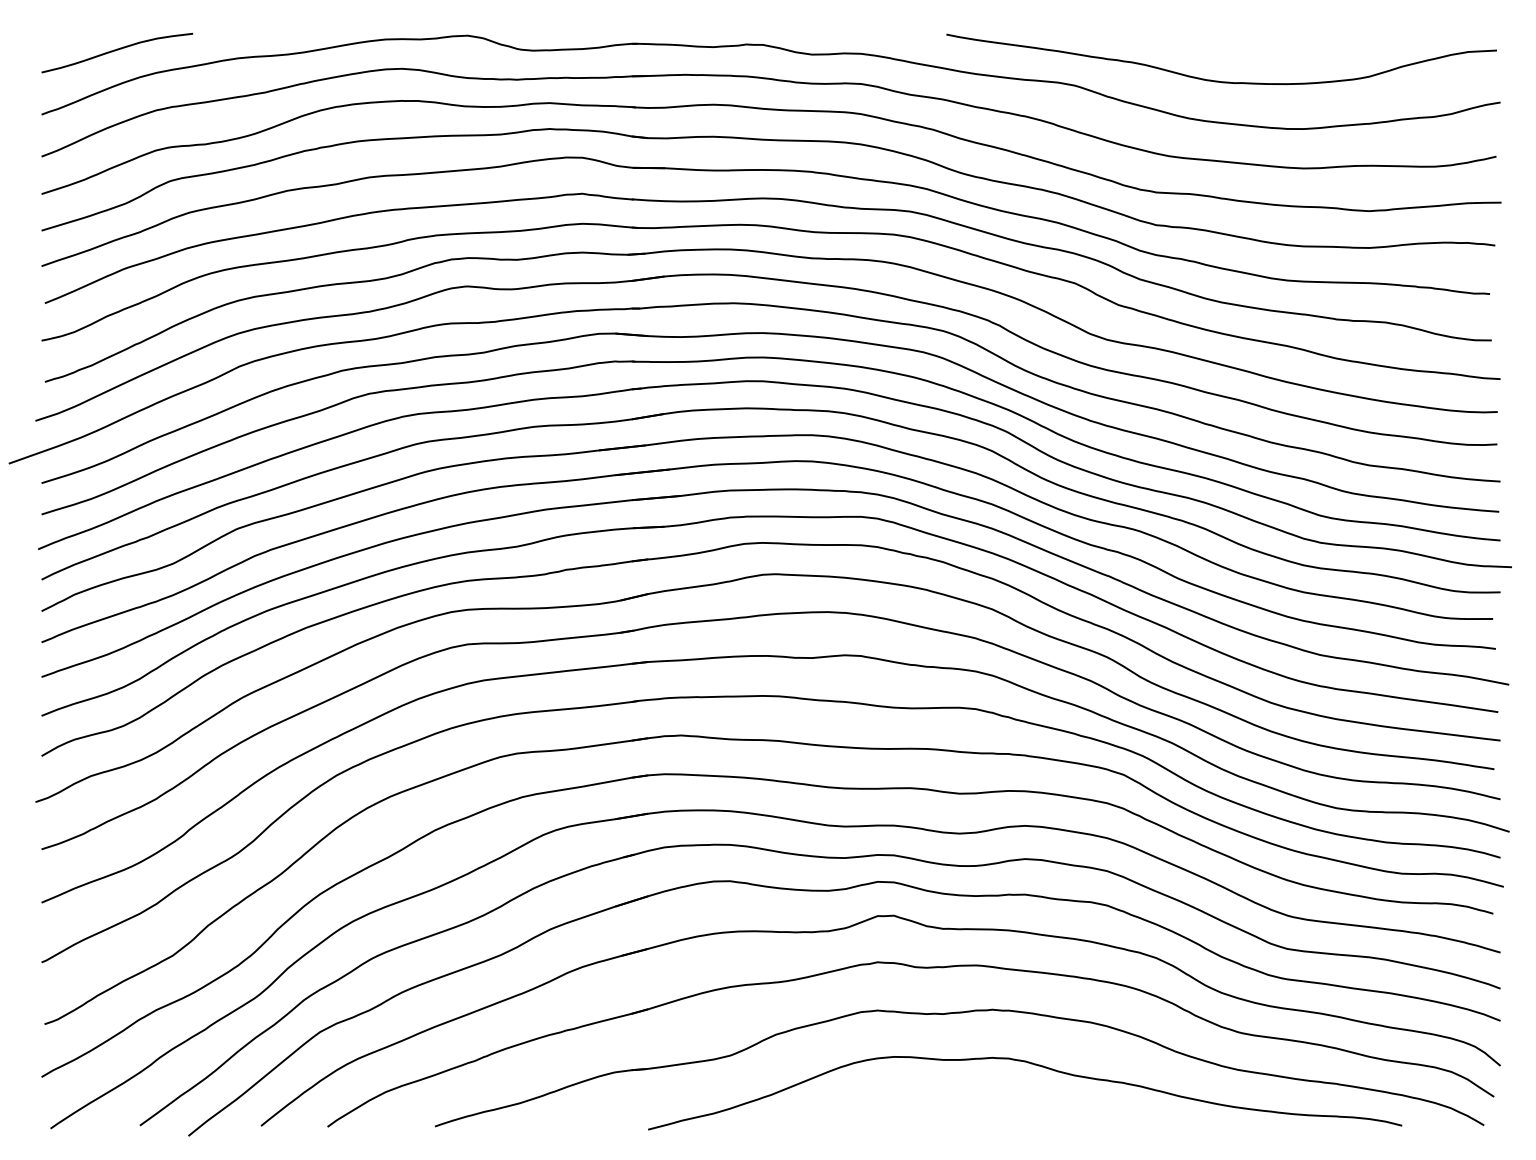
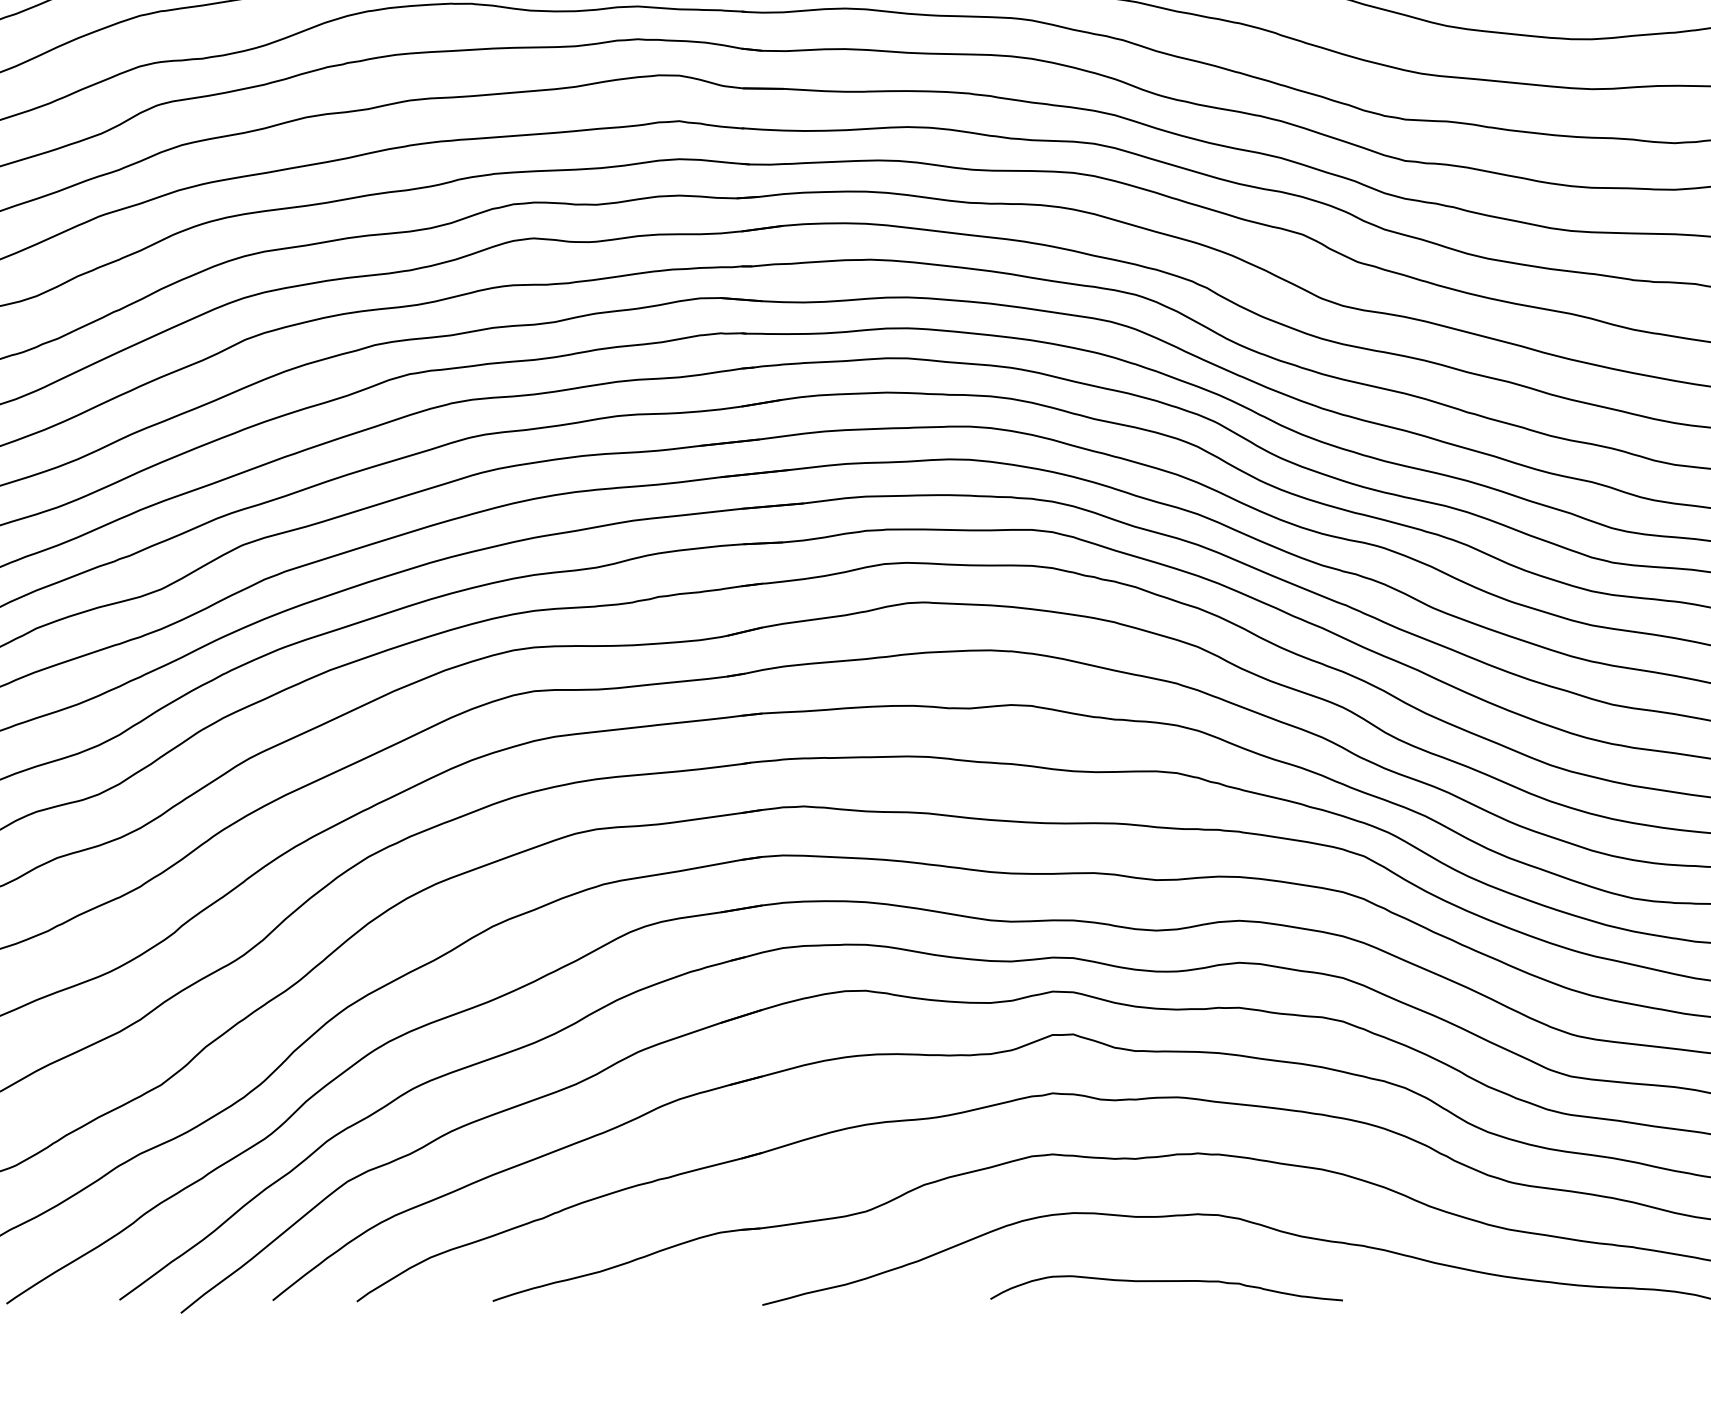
curve: (967, 1111) -> (1166, 1282), added

